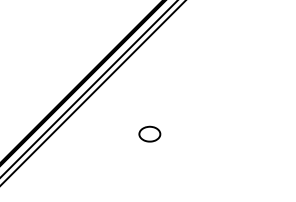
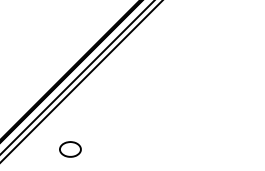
part: (149, 133) -> (70, 148), moved

